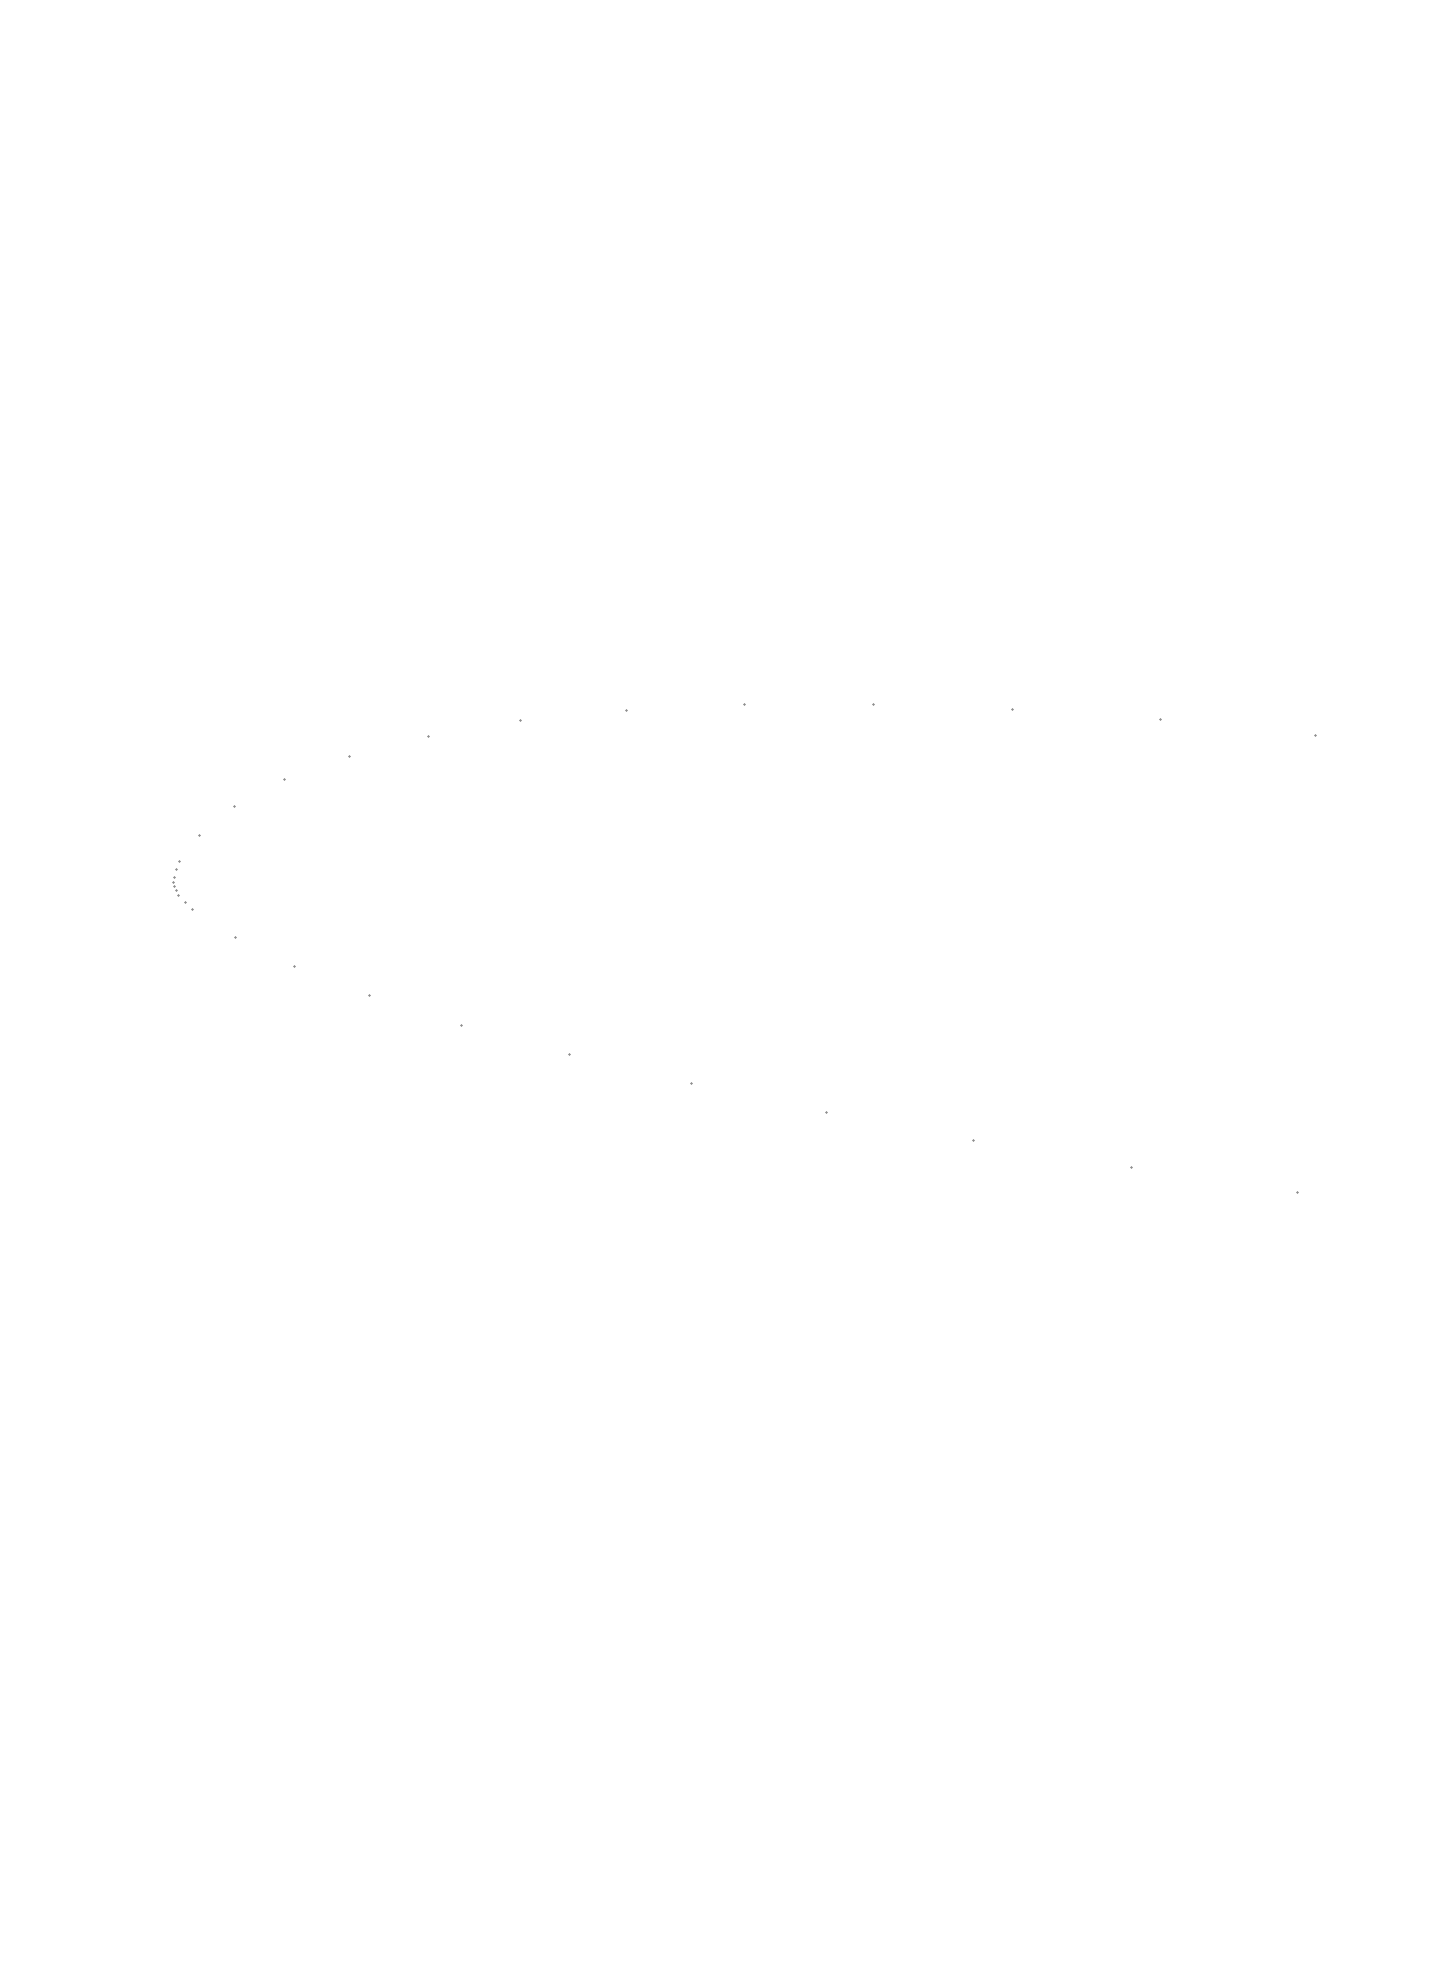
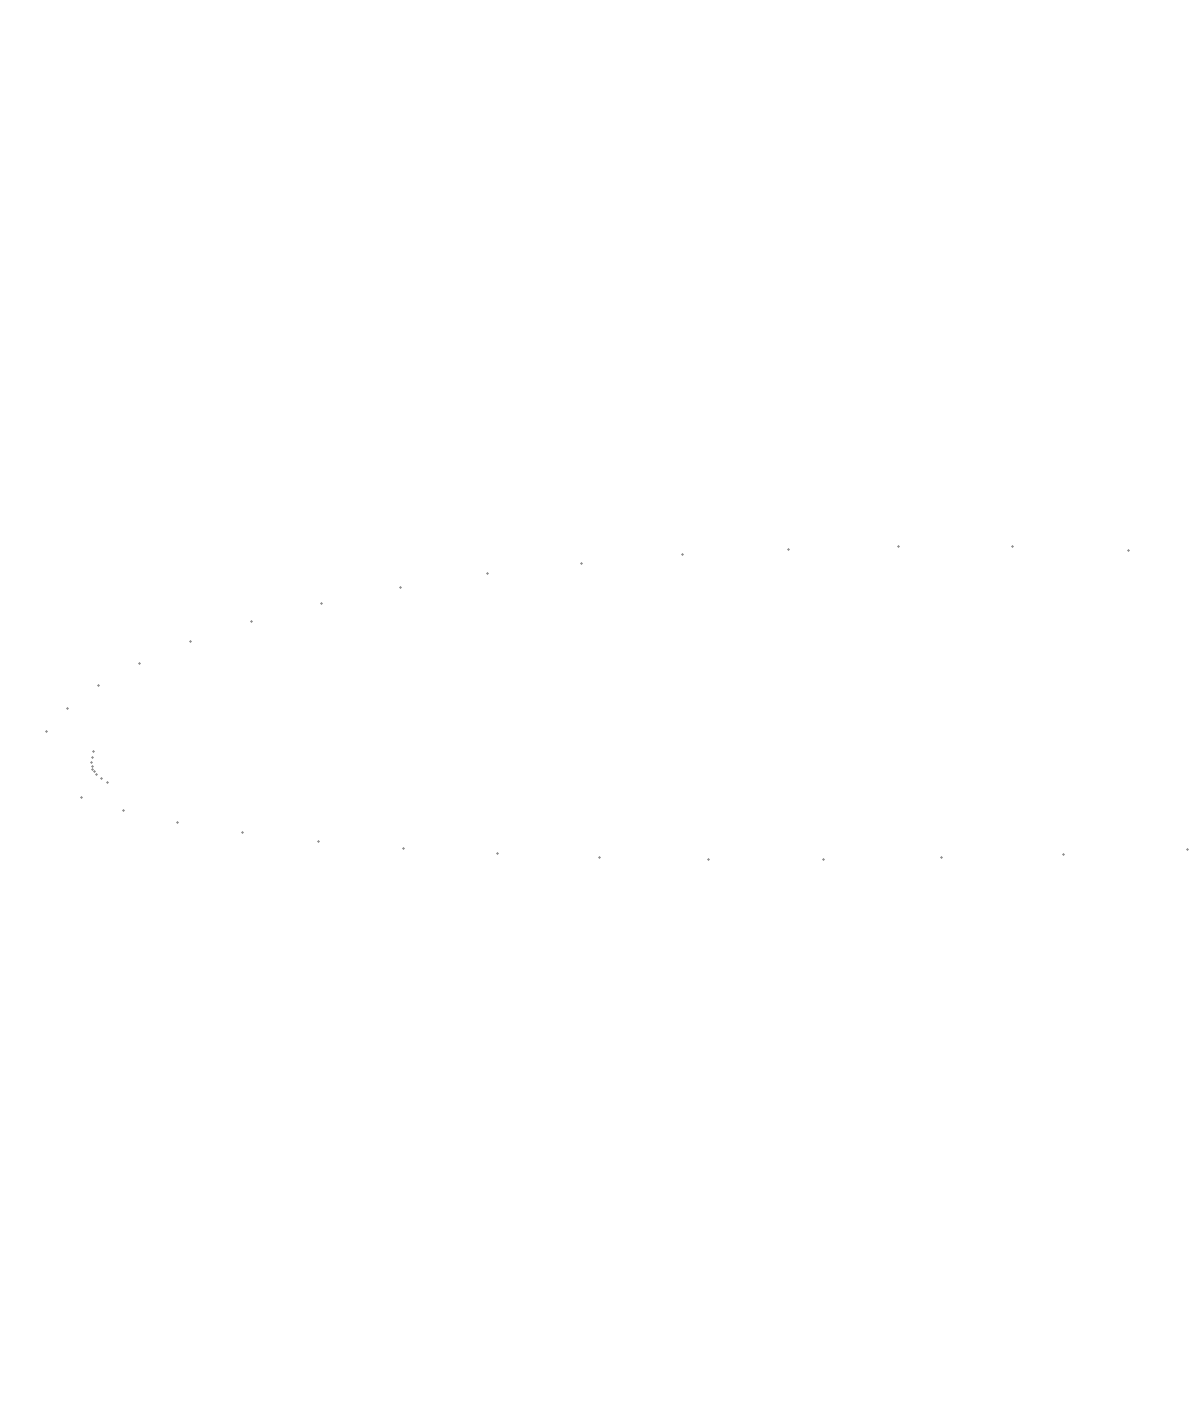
part: (184, 884) -> (99, 766), moved

